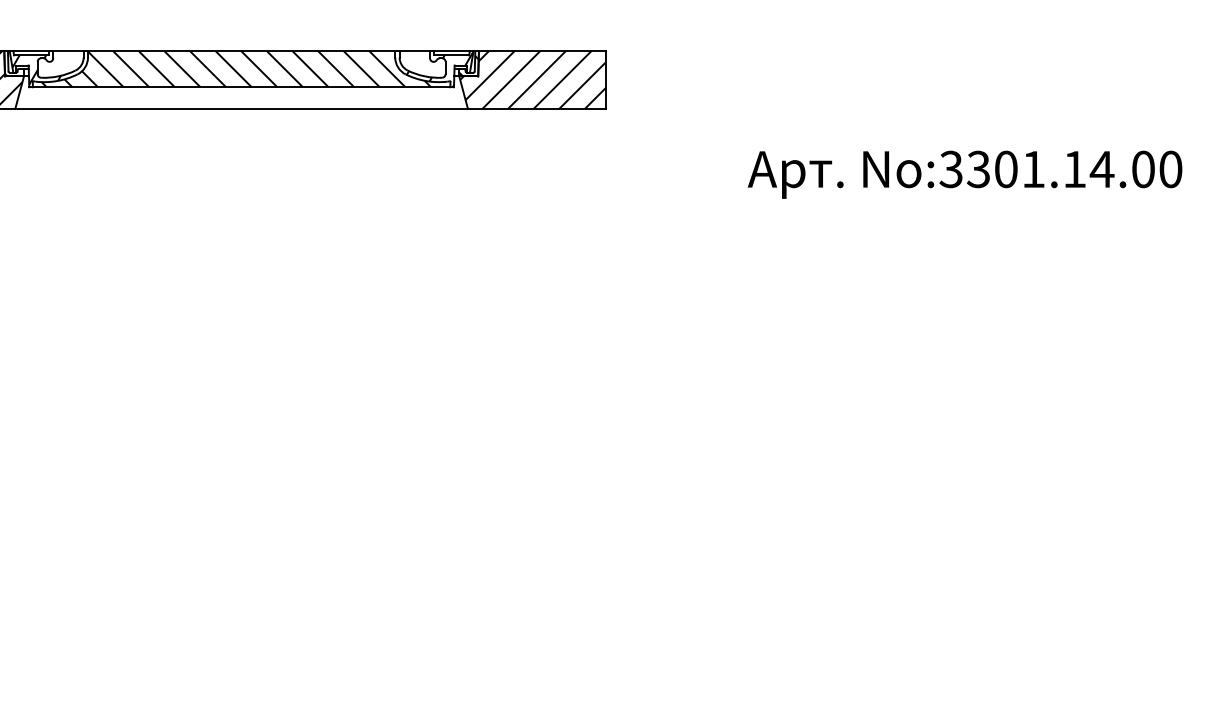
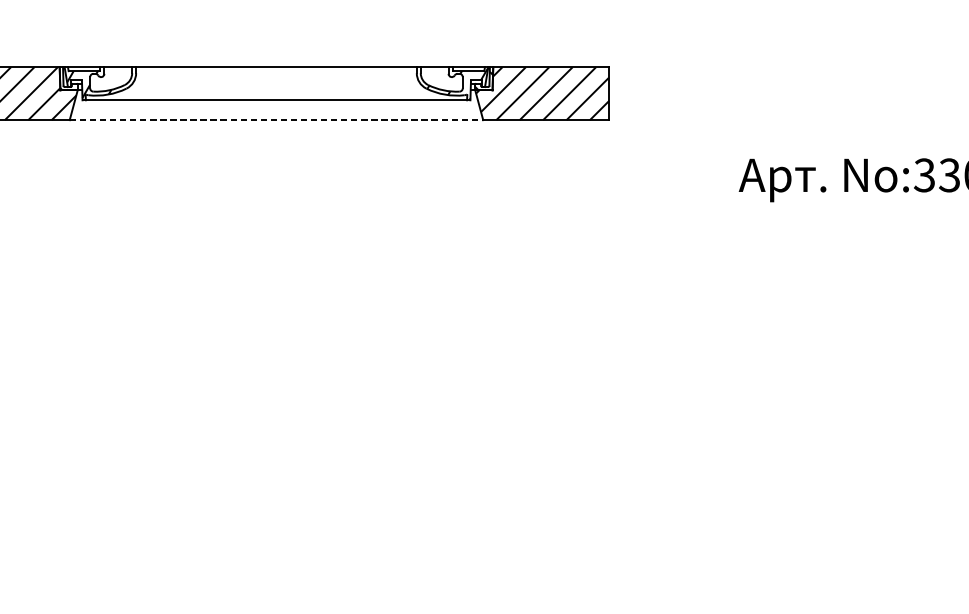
hatch: (236, 69) -> (271, 84), removed
line: (242, 108) -> (277, 119), solid -> dashed

